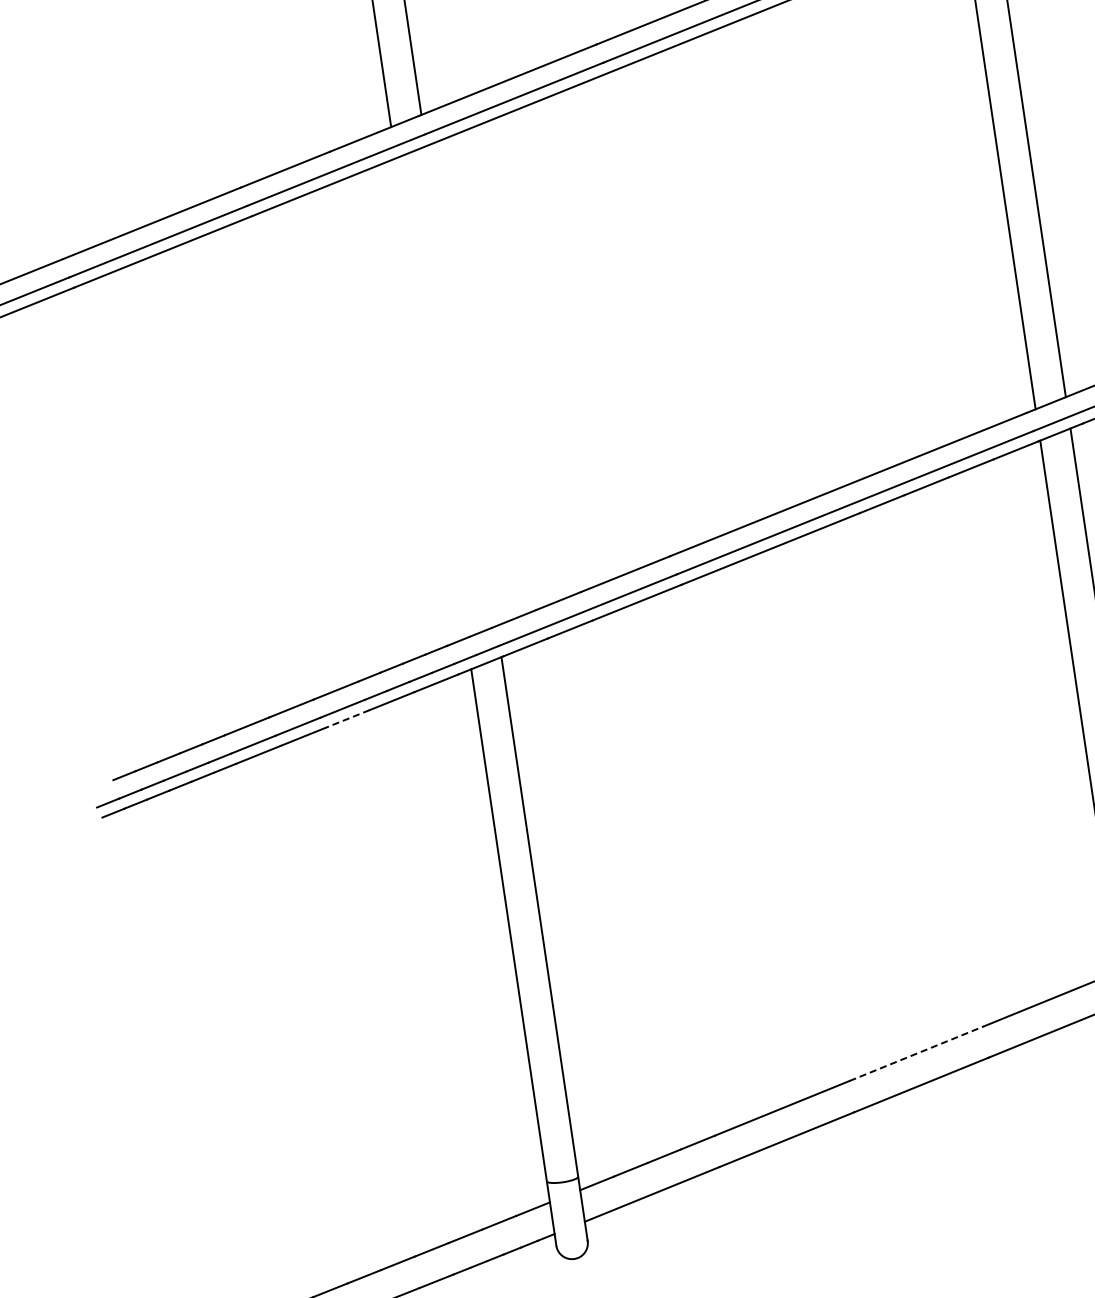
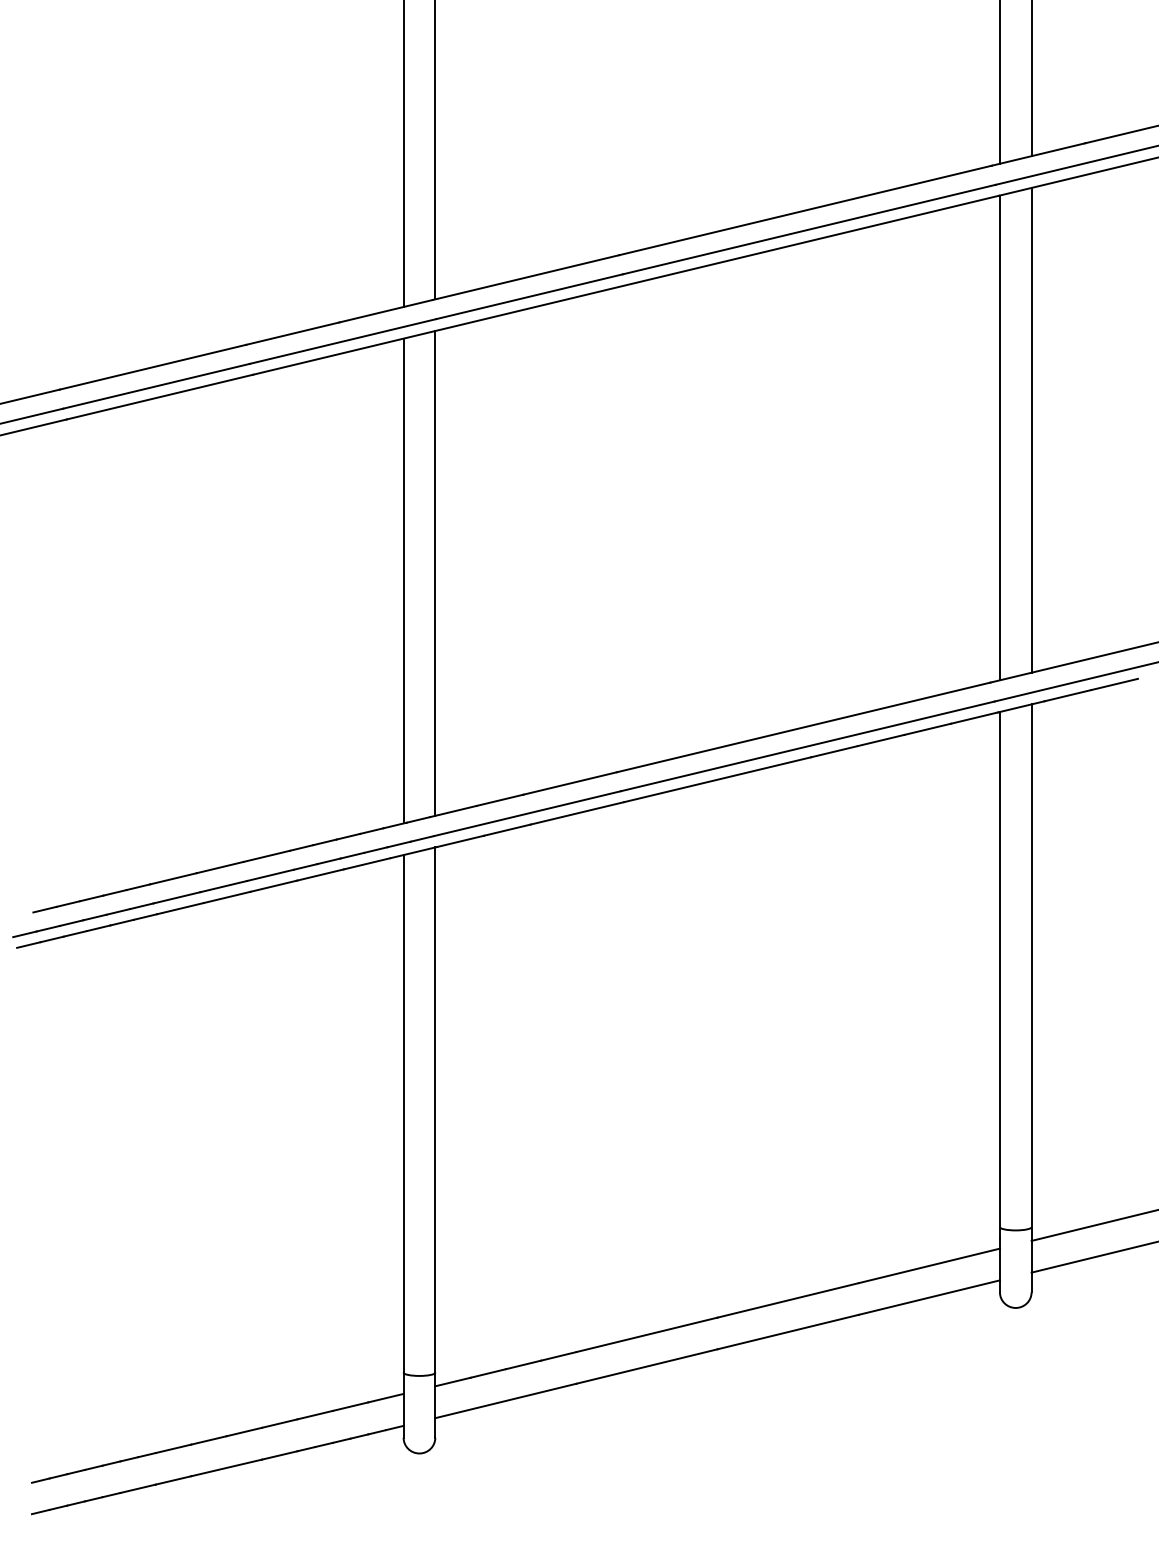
line: (461, 386) -> (435, 573), added
line: (431, 397) -> (403, 580), added
line: (347, 719) -> (273, 886), dashed -> solid
line: (917, 1053) -> (788, 1300), dashed -> solid

